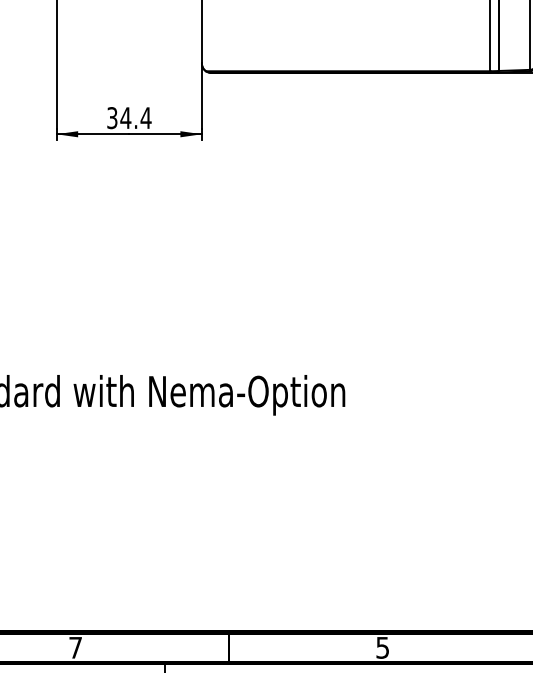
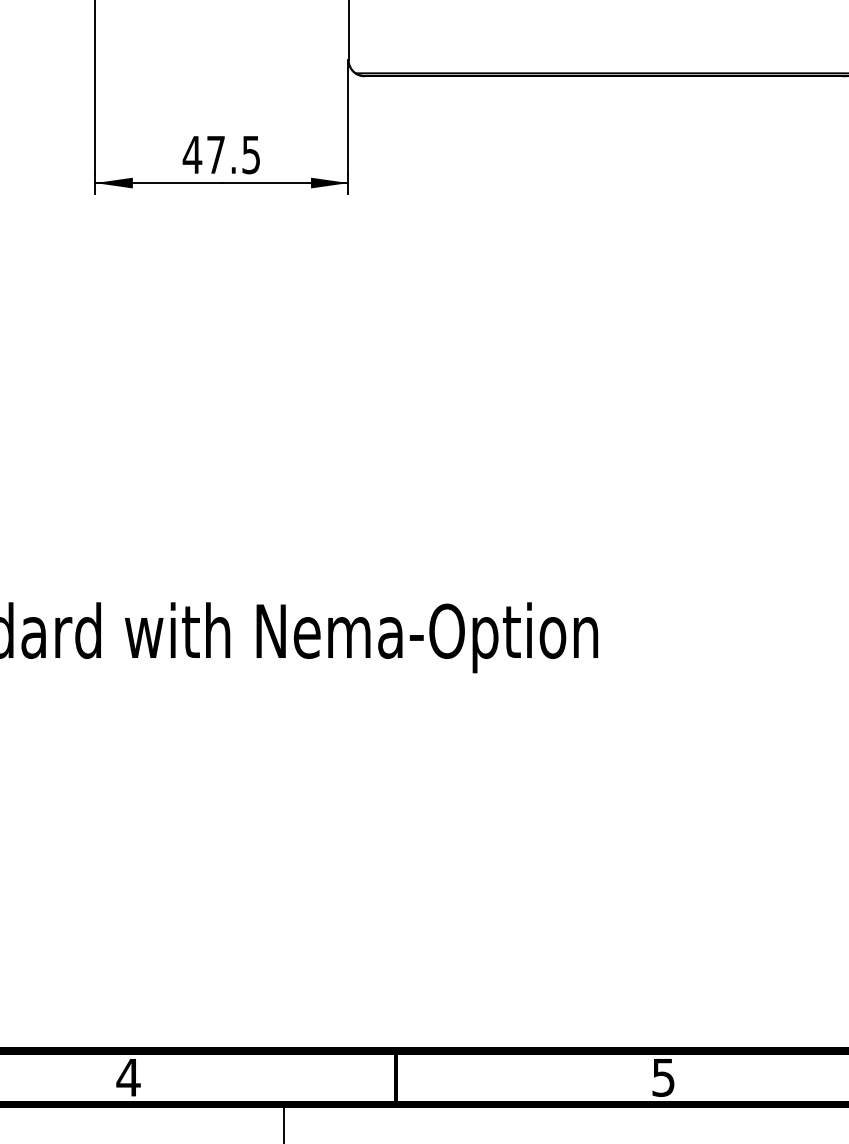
text: (128, 118) -> (220, 155), 34.4 -> 47.5
text: (75, 647) -> (128, 1077), 7 -> 4

